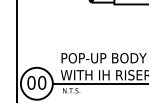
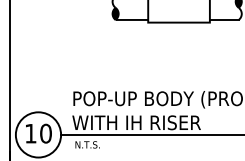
text: (31, 82) -> (30, 133), 00 -> 10

